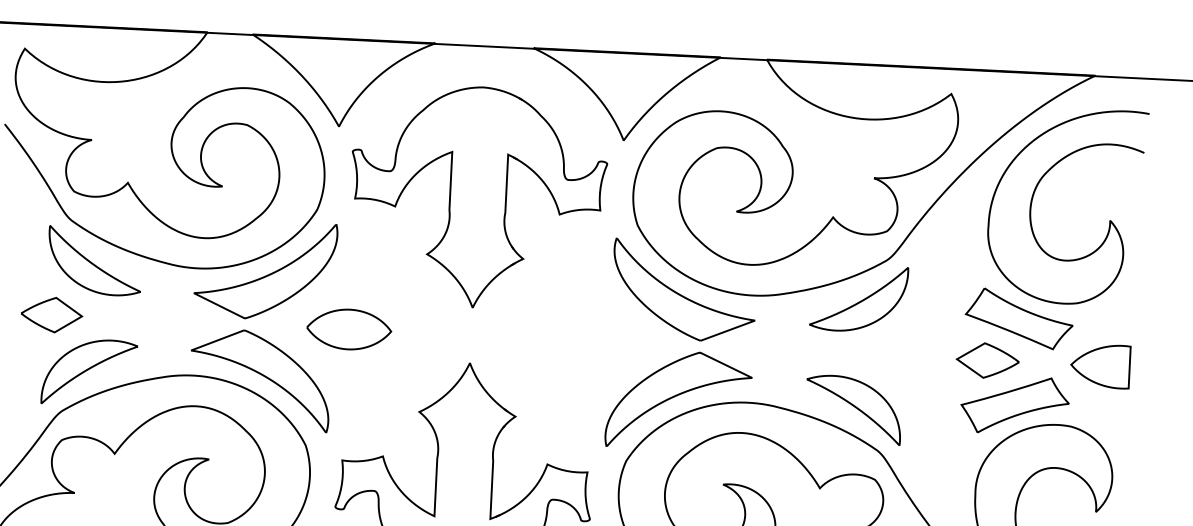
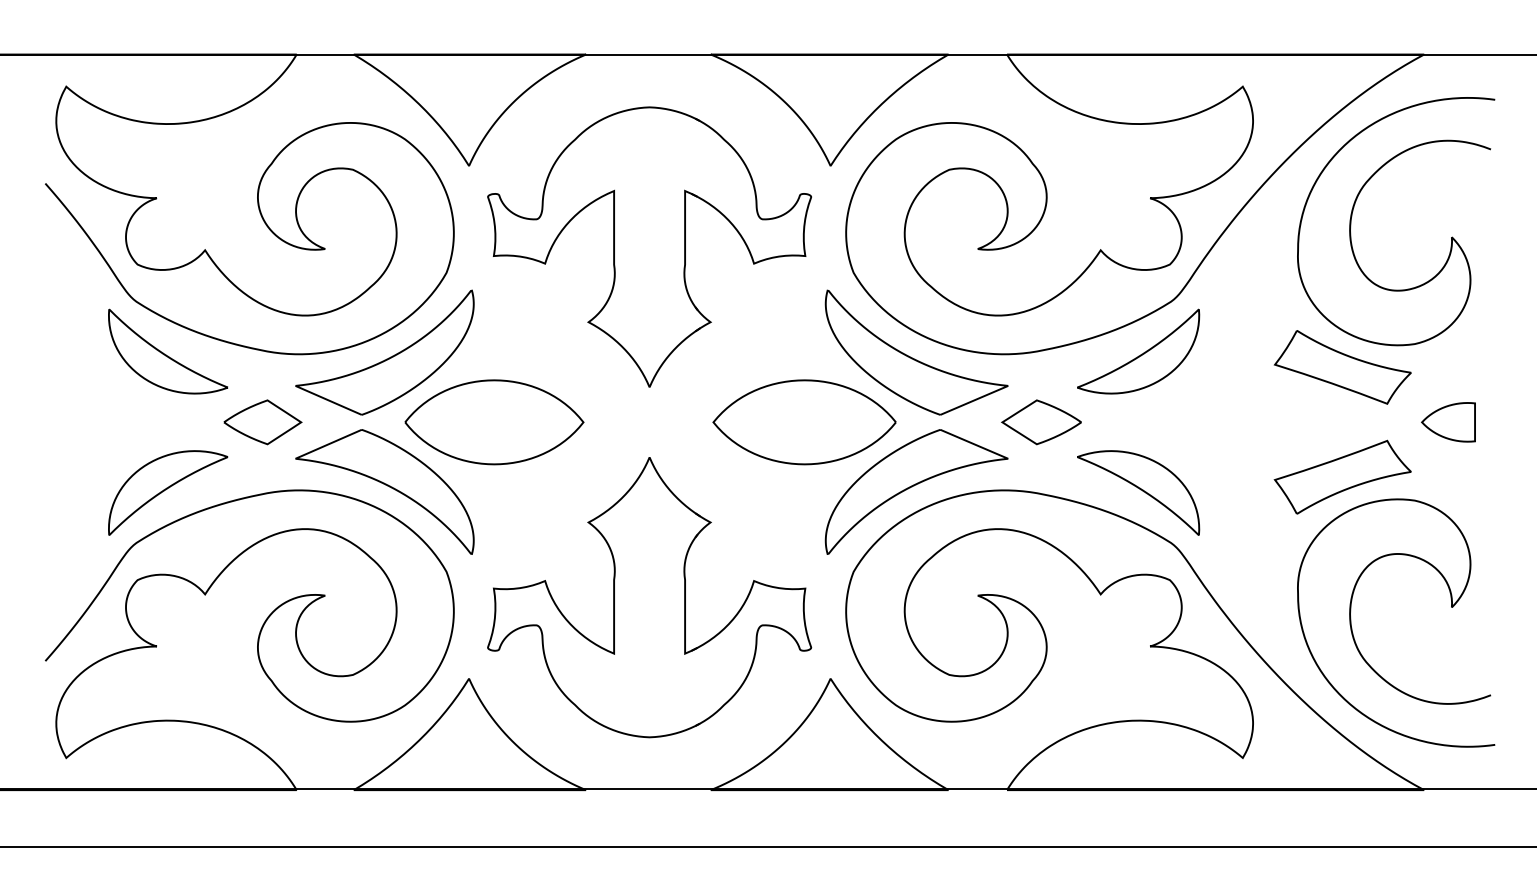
part: (51, 315) -> (262, 422), moved
part: (349, 329) -> (494, 422), size x1.67
part: (593, 341) -> (804, 422), added
part: (987, 360) -> (1041, 422), moved
part: (1100, 366) -> (1448, 422), size x0.71

